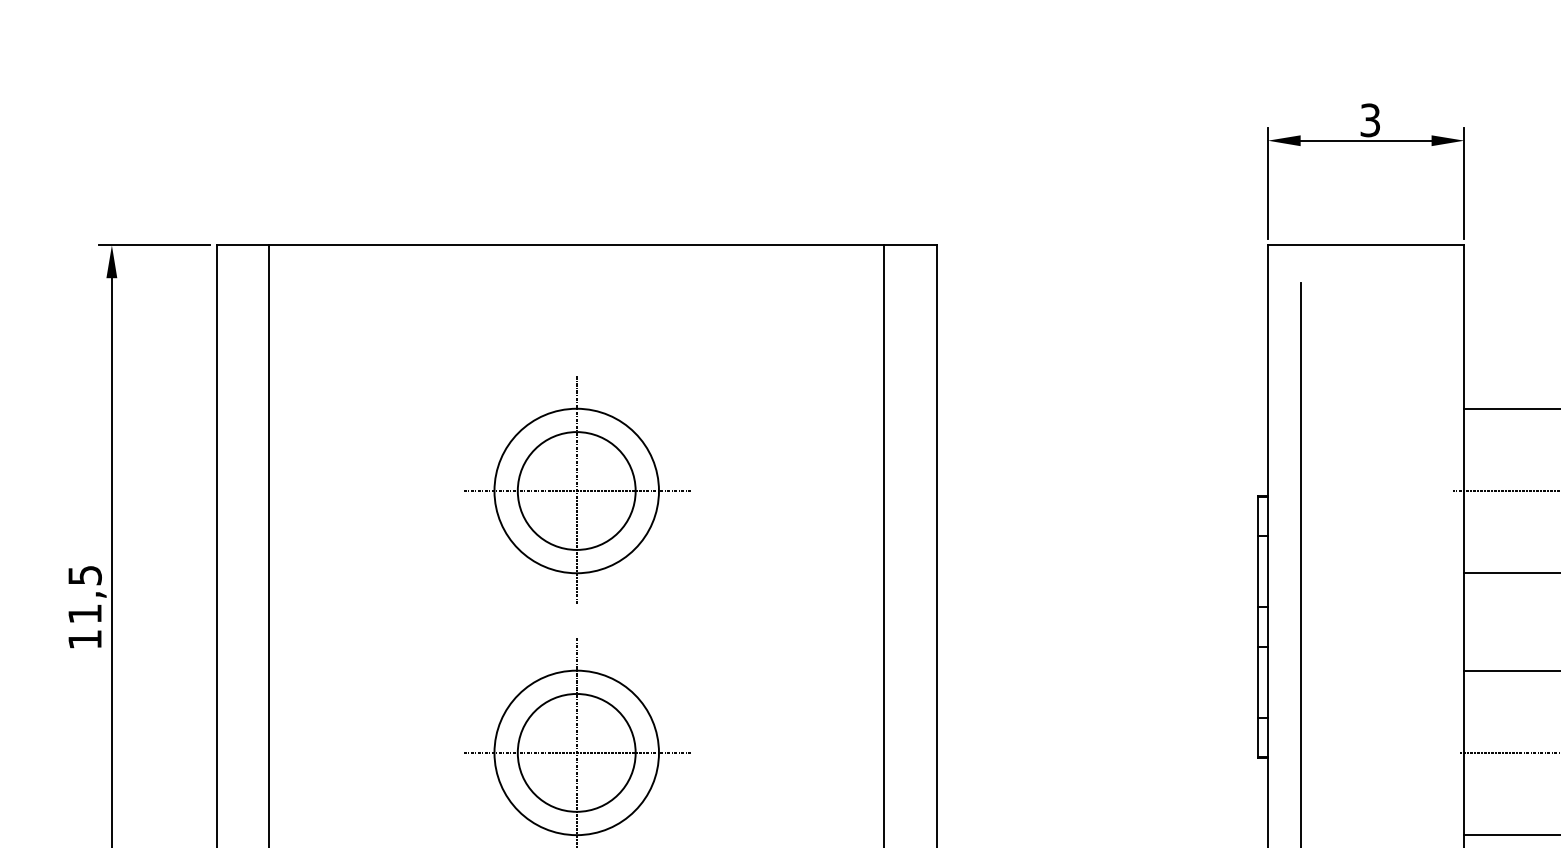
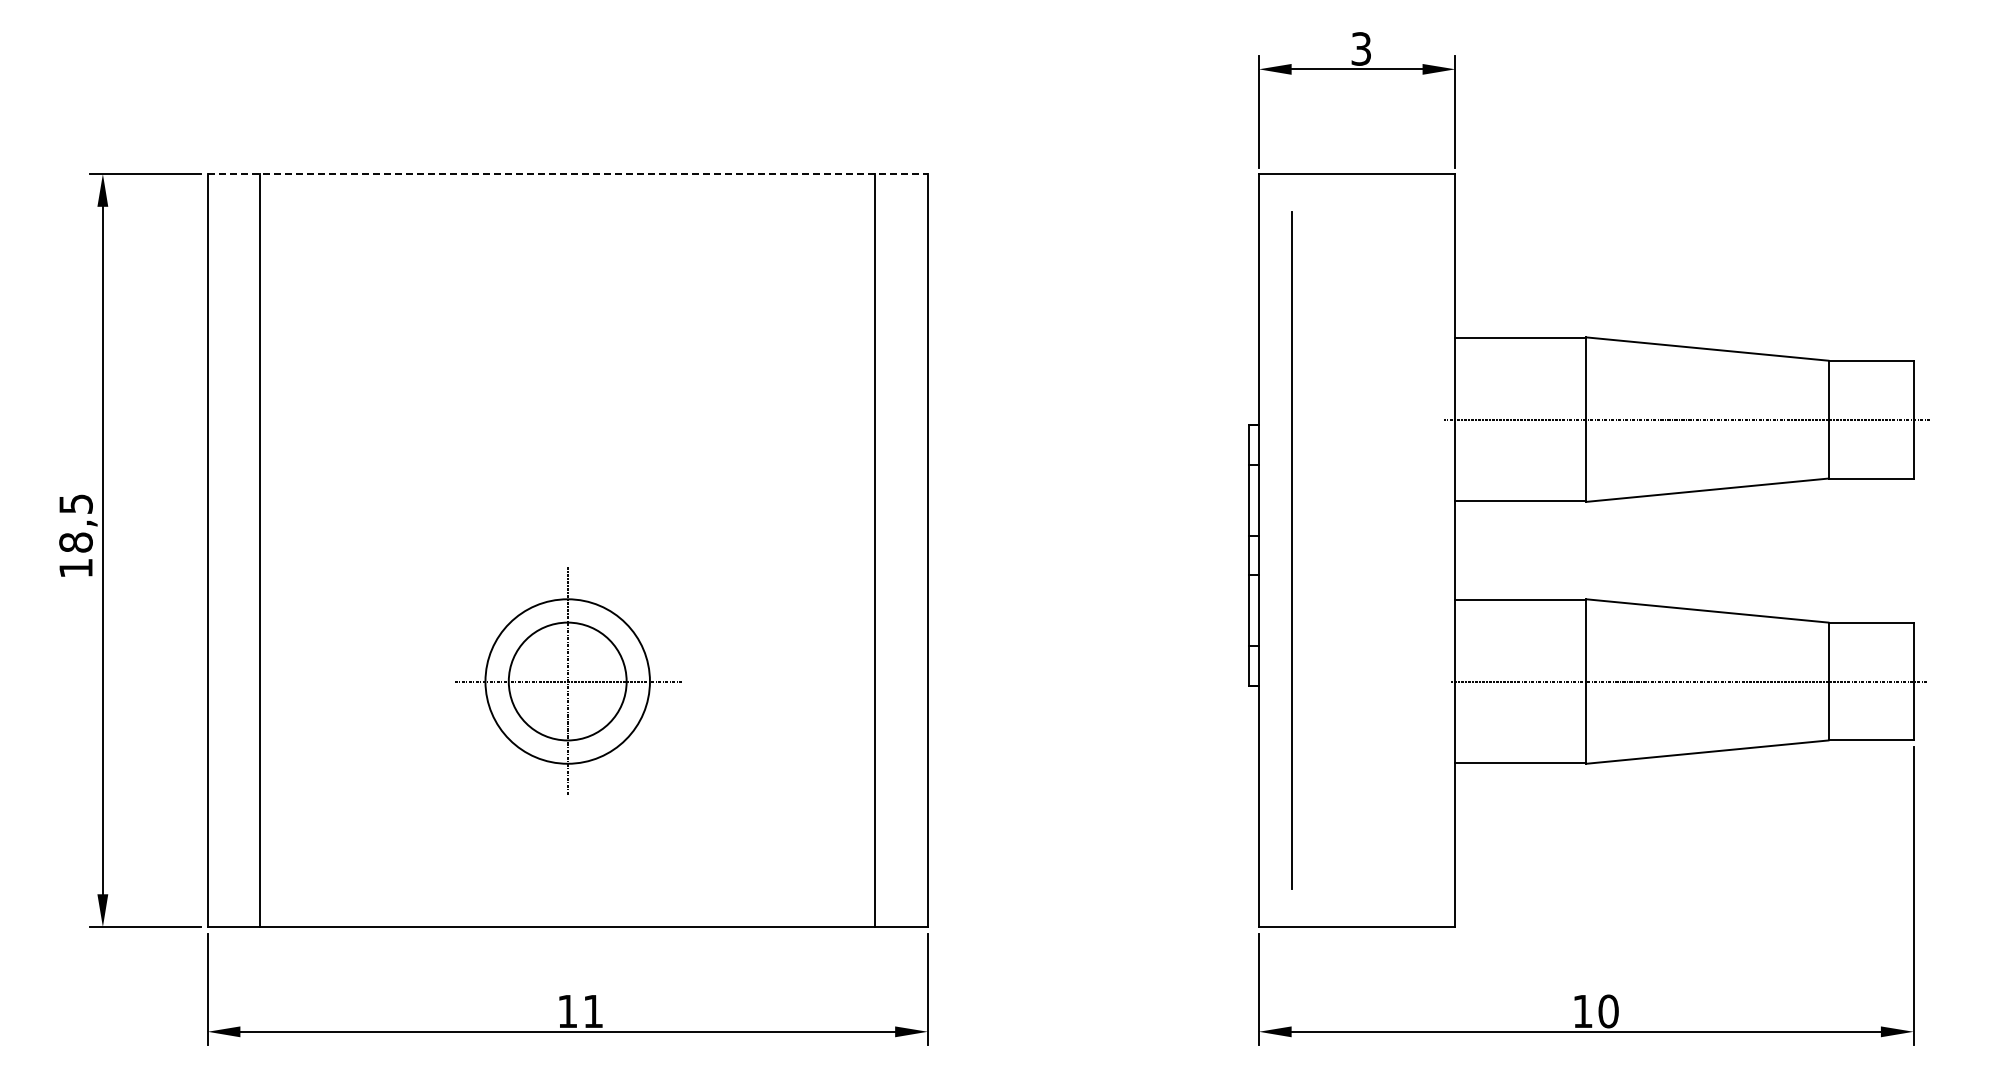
line: (577, 245) -> (568, 174), solid -> dashed
part: (577, 489) -> (568, 418), removed
text: (84, 613) -> (75, 542), 11,5 -> 18,5

